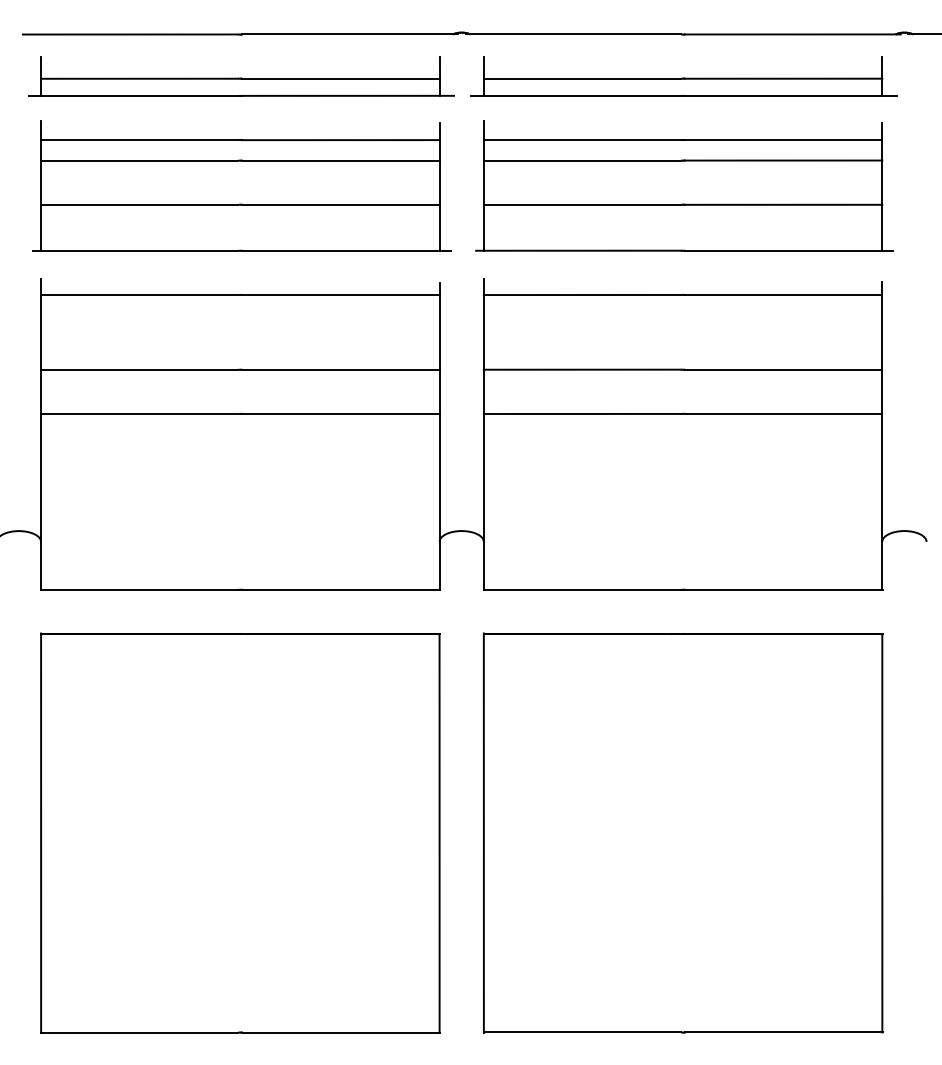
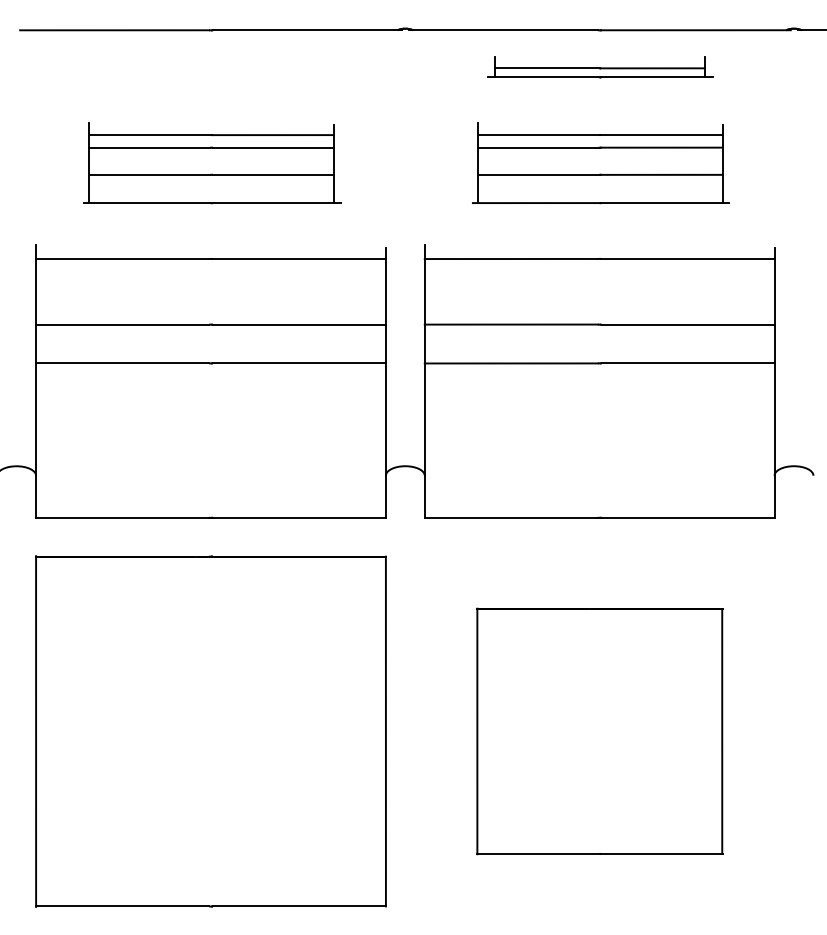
part: (241, 76) -> (212, 67), removed
part: (683, 76) -> (600, 67), size x0.6
part: (241, 185) -> (212, 162), size x0.7
part: (684, 185) -> (600, 162), size x0.7
part: (683, 832) -> (600, 730), size x0.7

